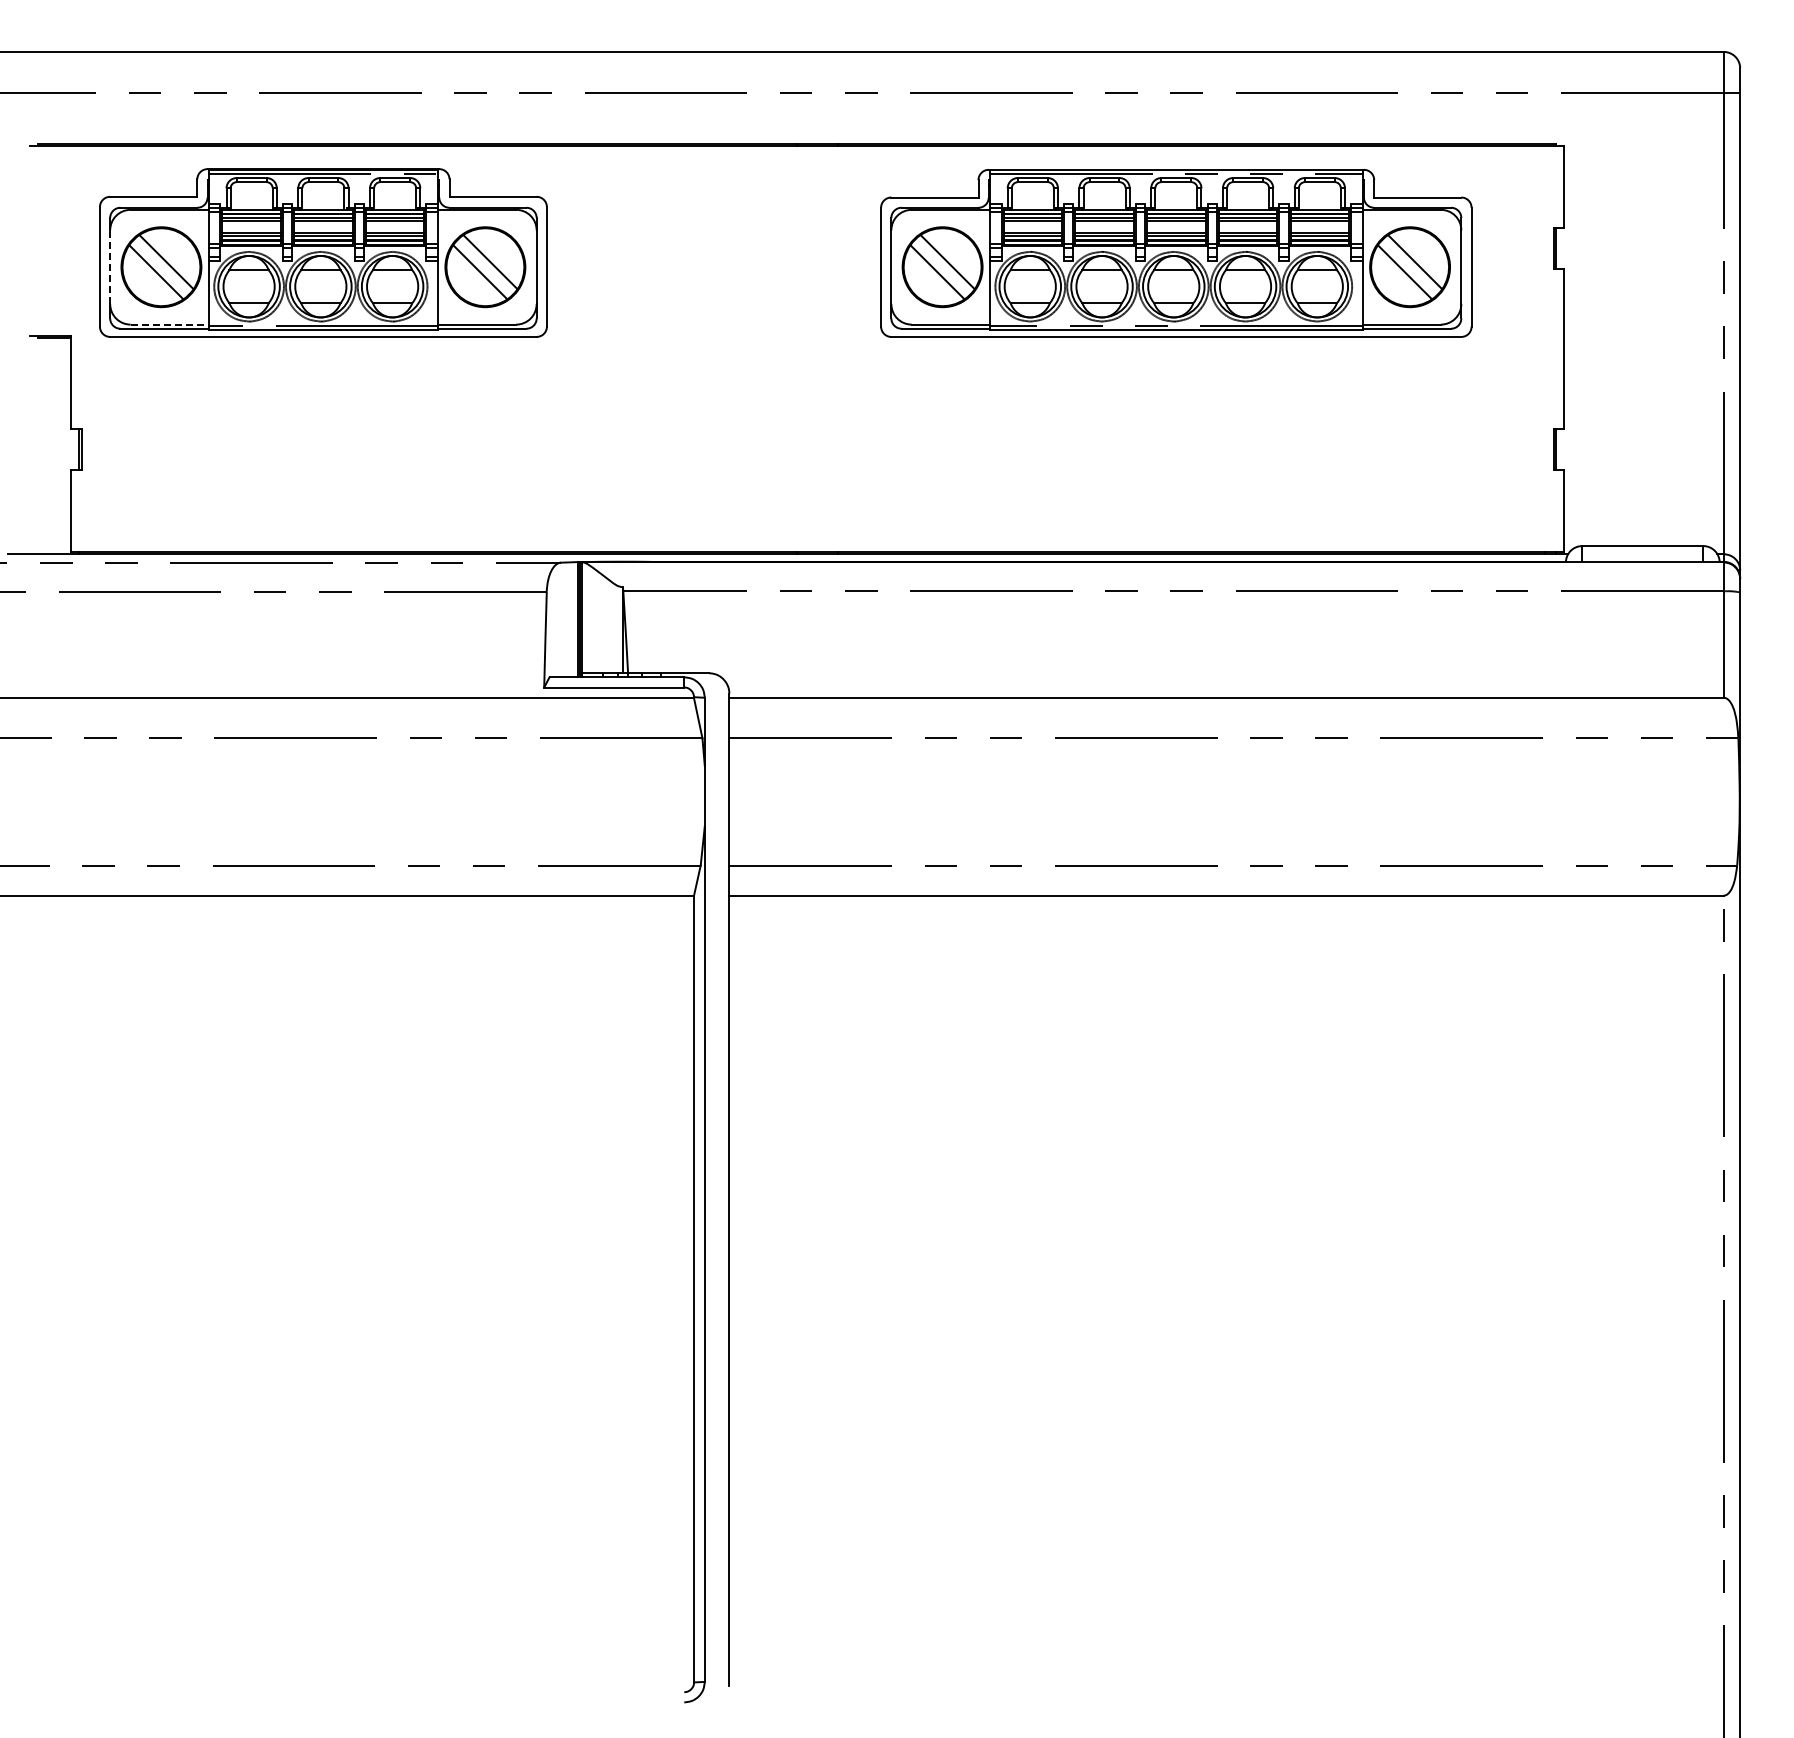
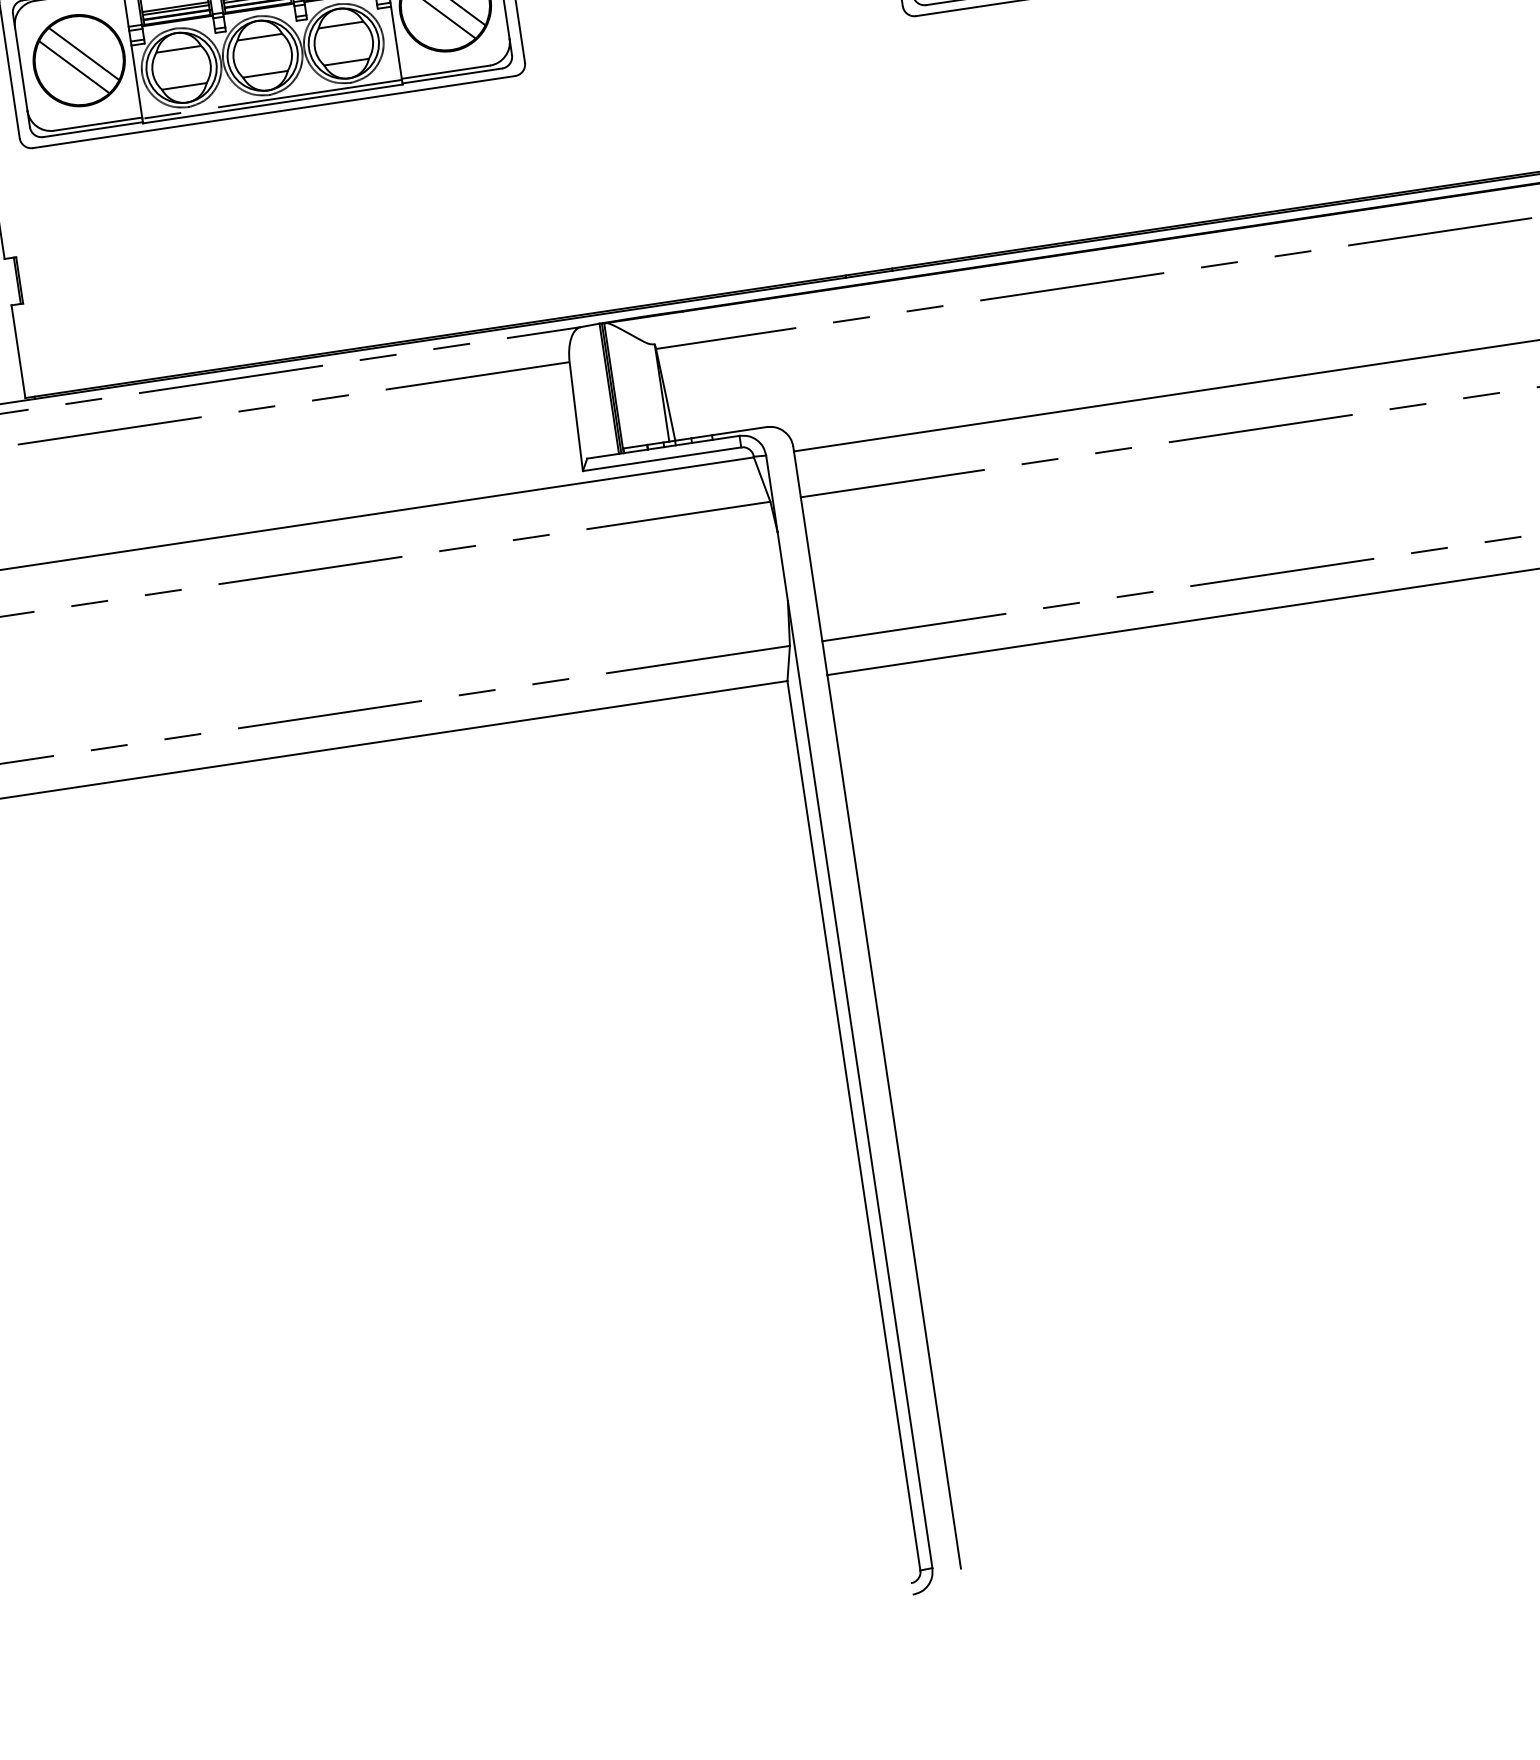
line: (110, 267) -> (21, 69), dashed -> solid
line: (169, 324) -> (97, 124), dashed -> solid

